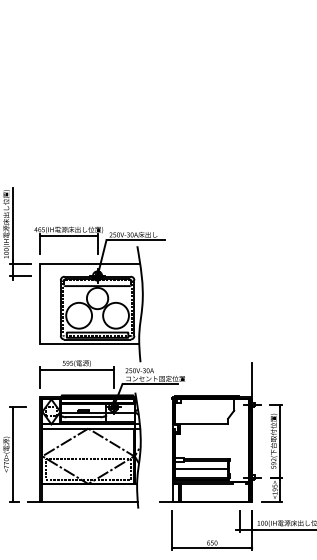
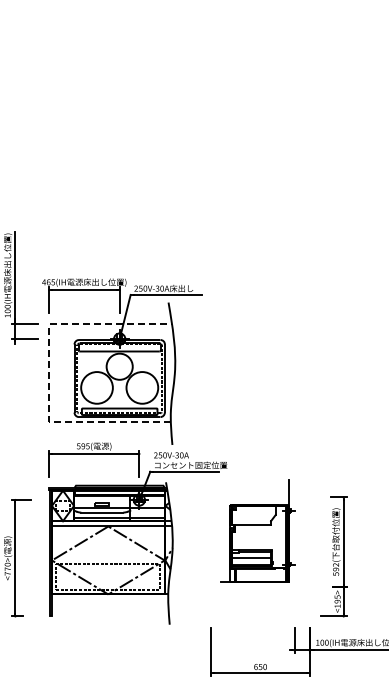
line: (40, 303) -> (49, 372), solid -> dashed
part: (209, 431) -> (257, 530), size x0.6
line: (82, 501) -> (101, 616), removed

